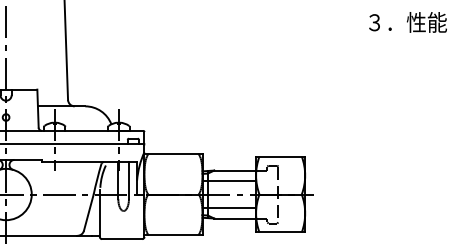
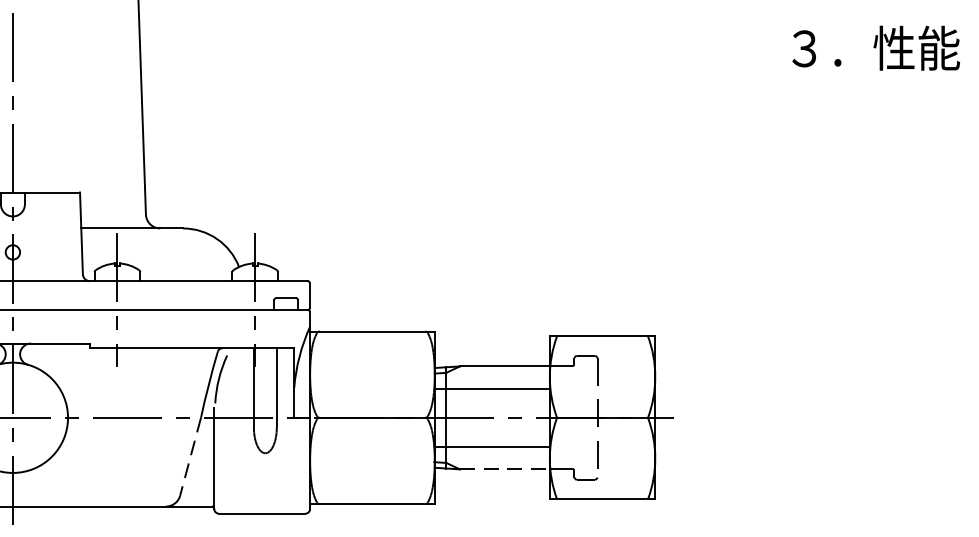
line: (88, 212) -> (189, 456), solid -> dashed
line: (235, 218) -> (505, 469), solid -> dashed

